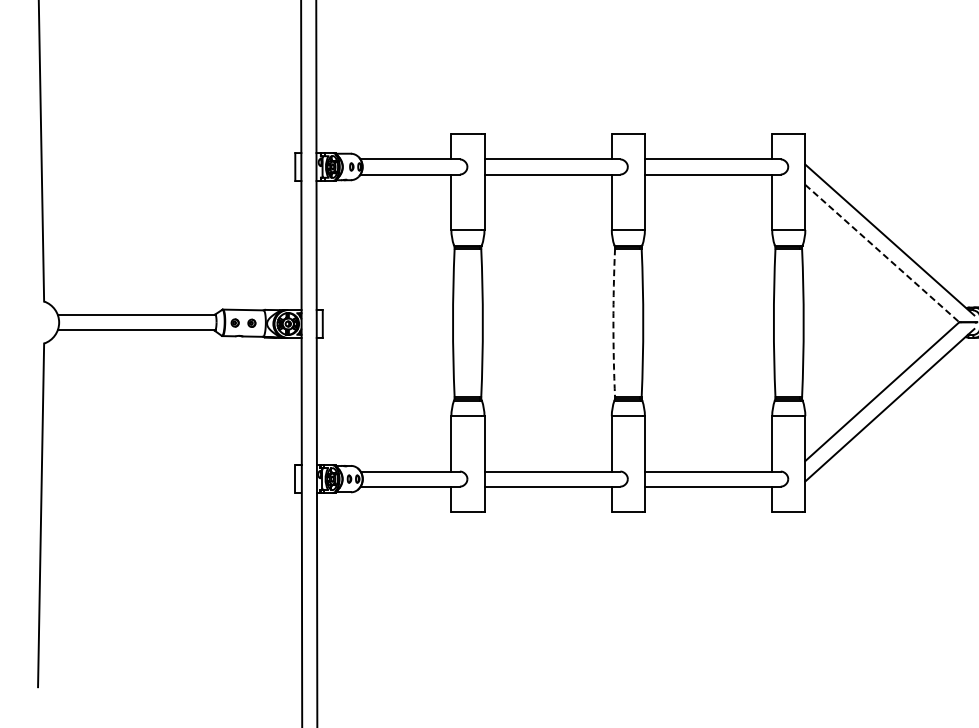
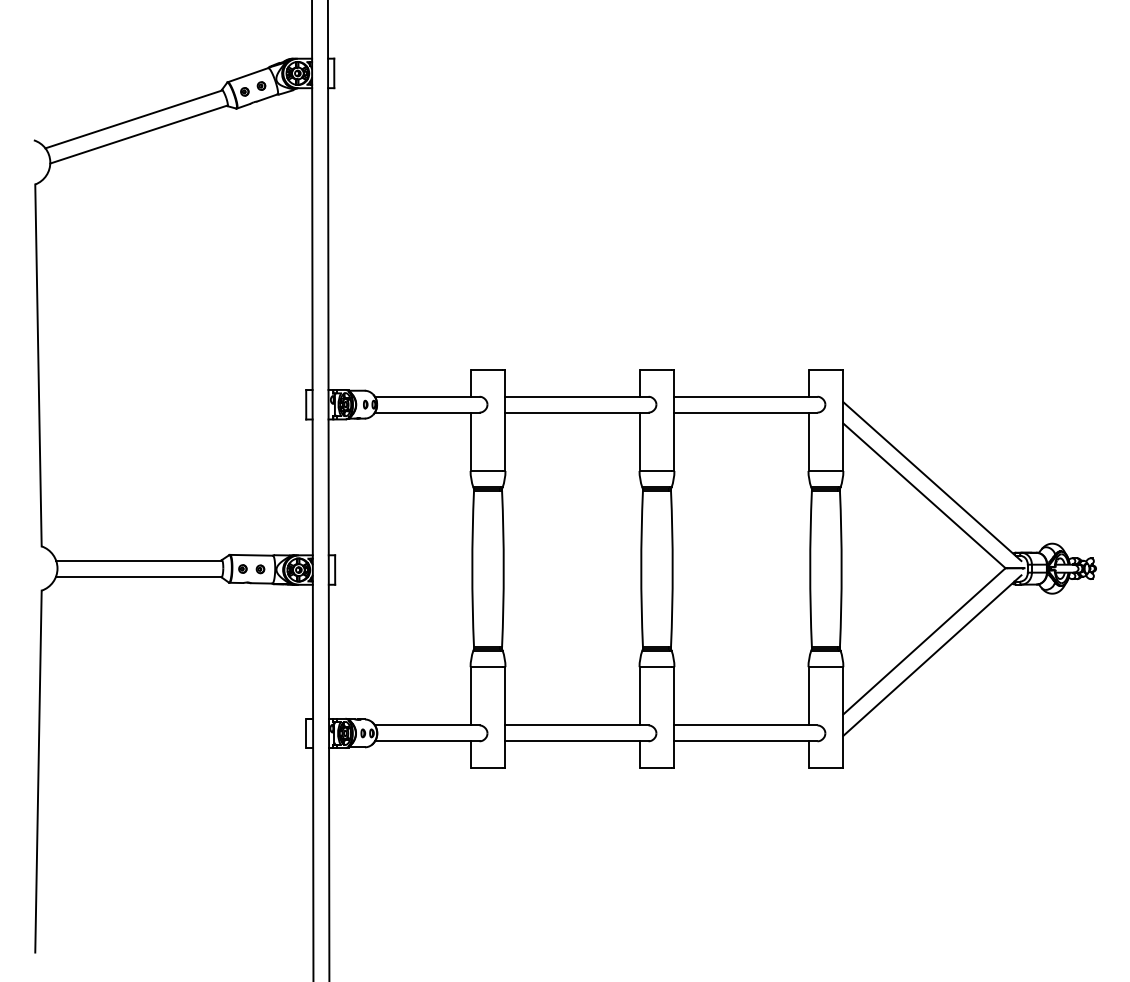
line: (882, 253) -> (924, 495), dashed -> solid
arc: (613, 323) -> (641, 569), dashed -> solid

